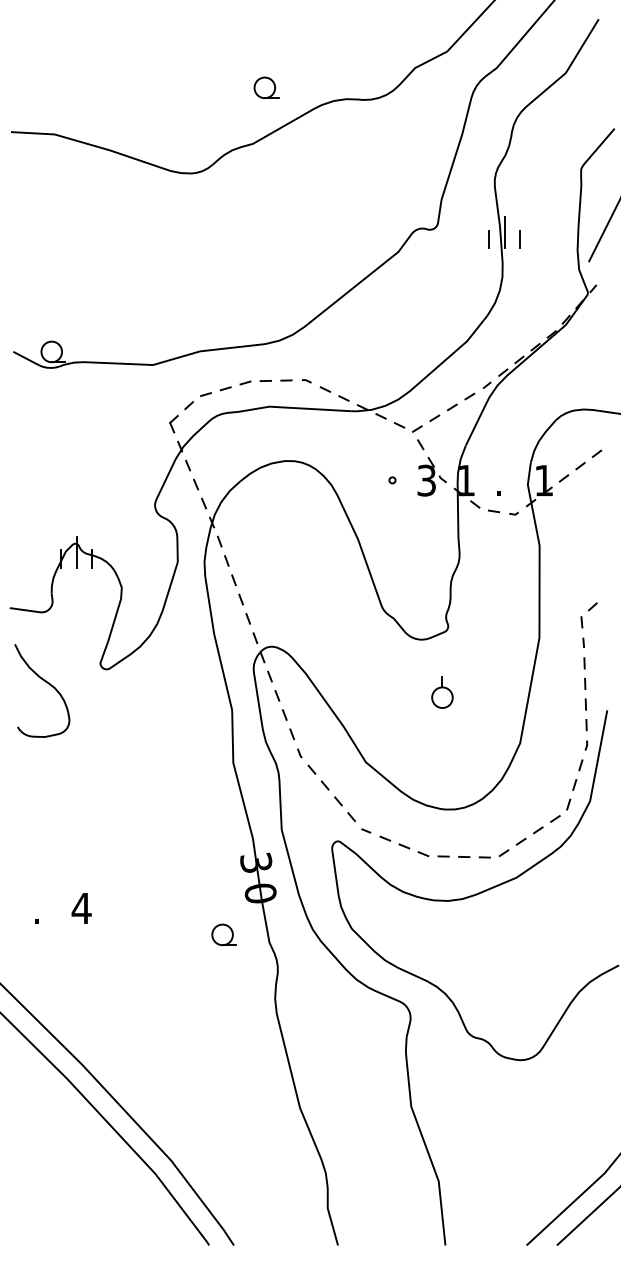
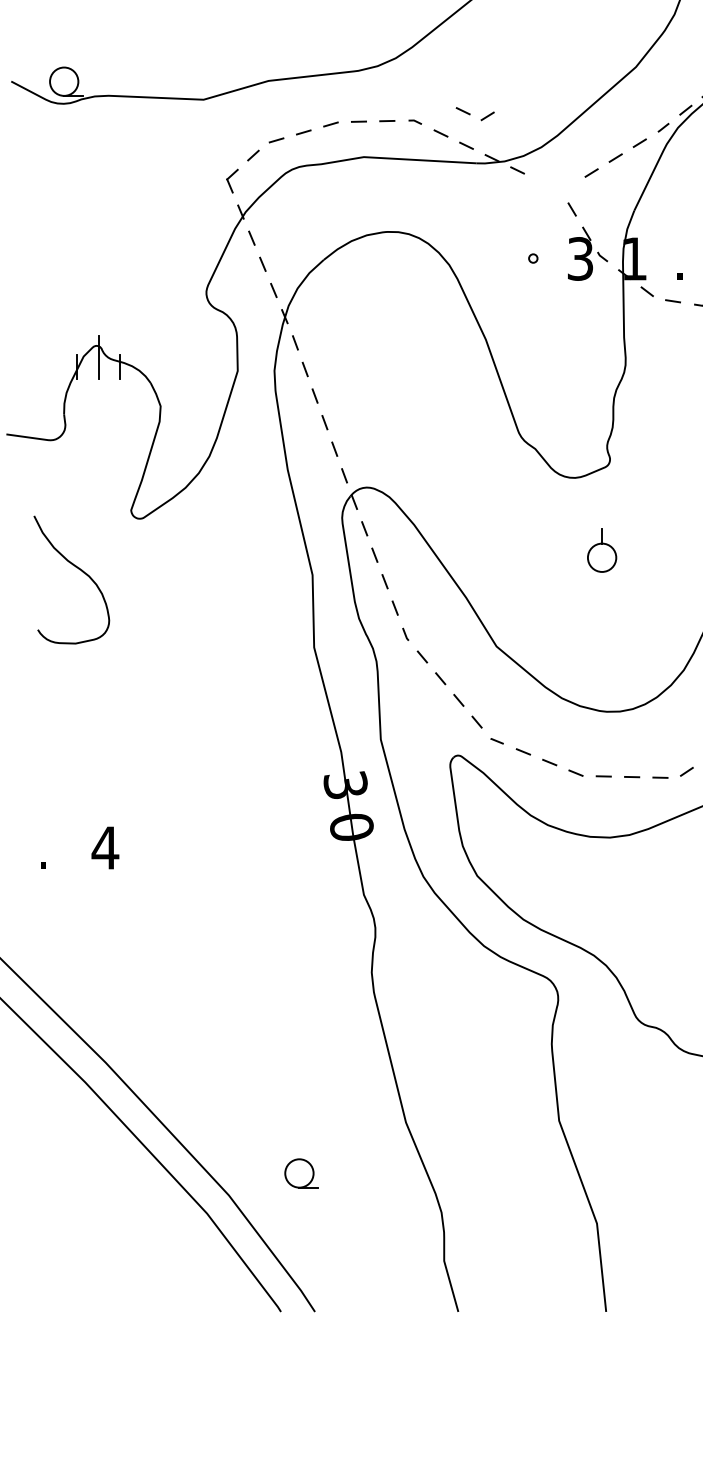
part: (408, 427) -> (475, 114), moved
curve: (48, 684) -> (80, 571), moved
part: (223, 934) -> (300, 1172), moved

